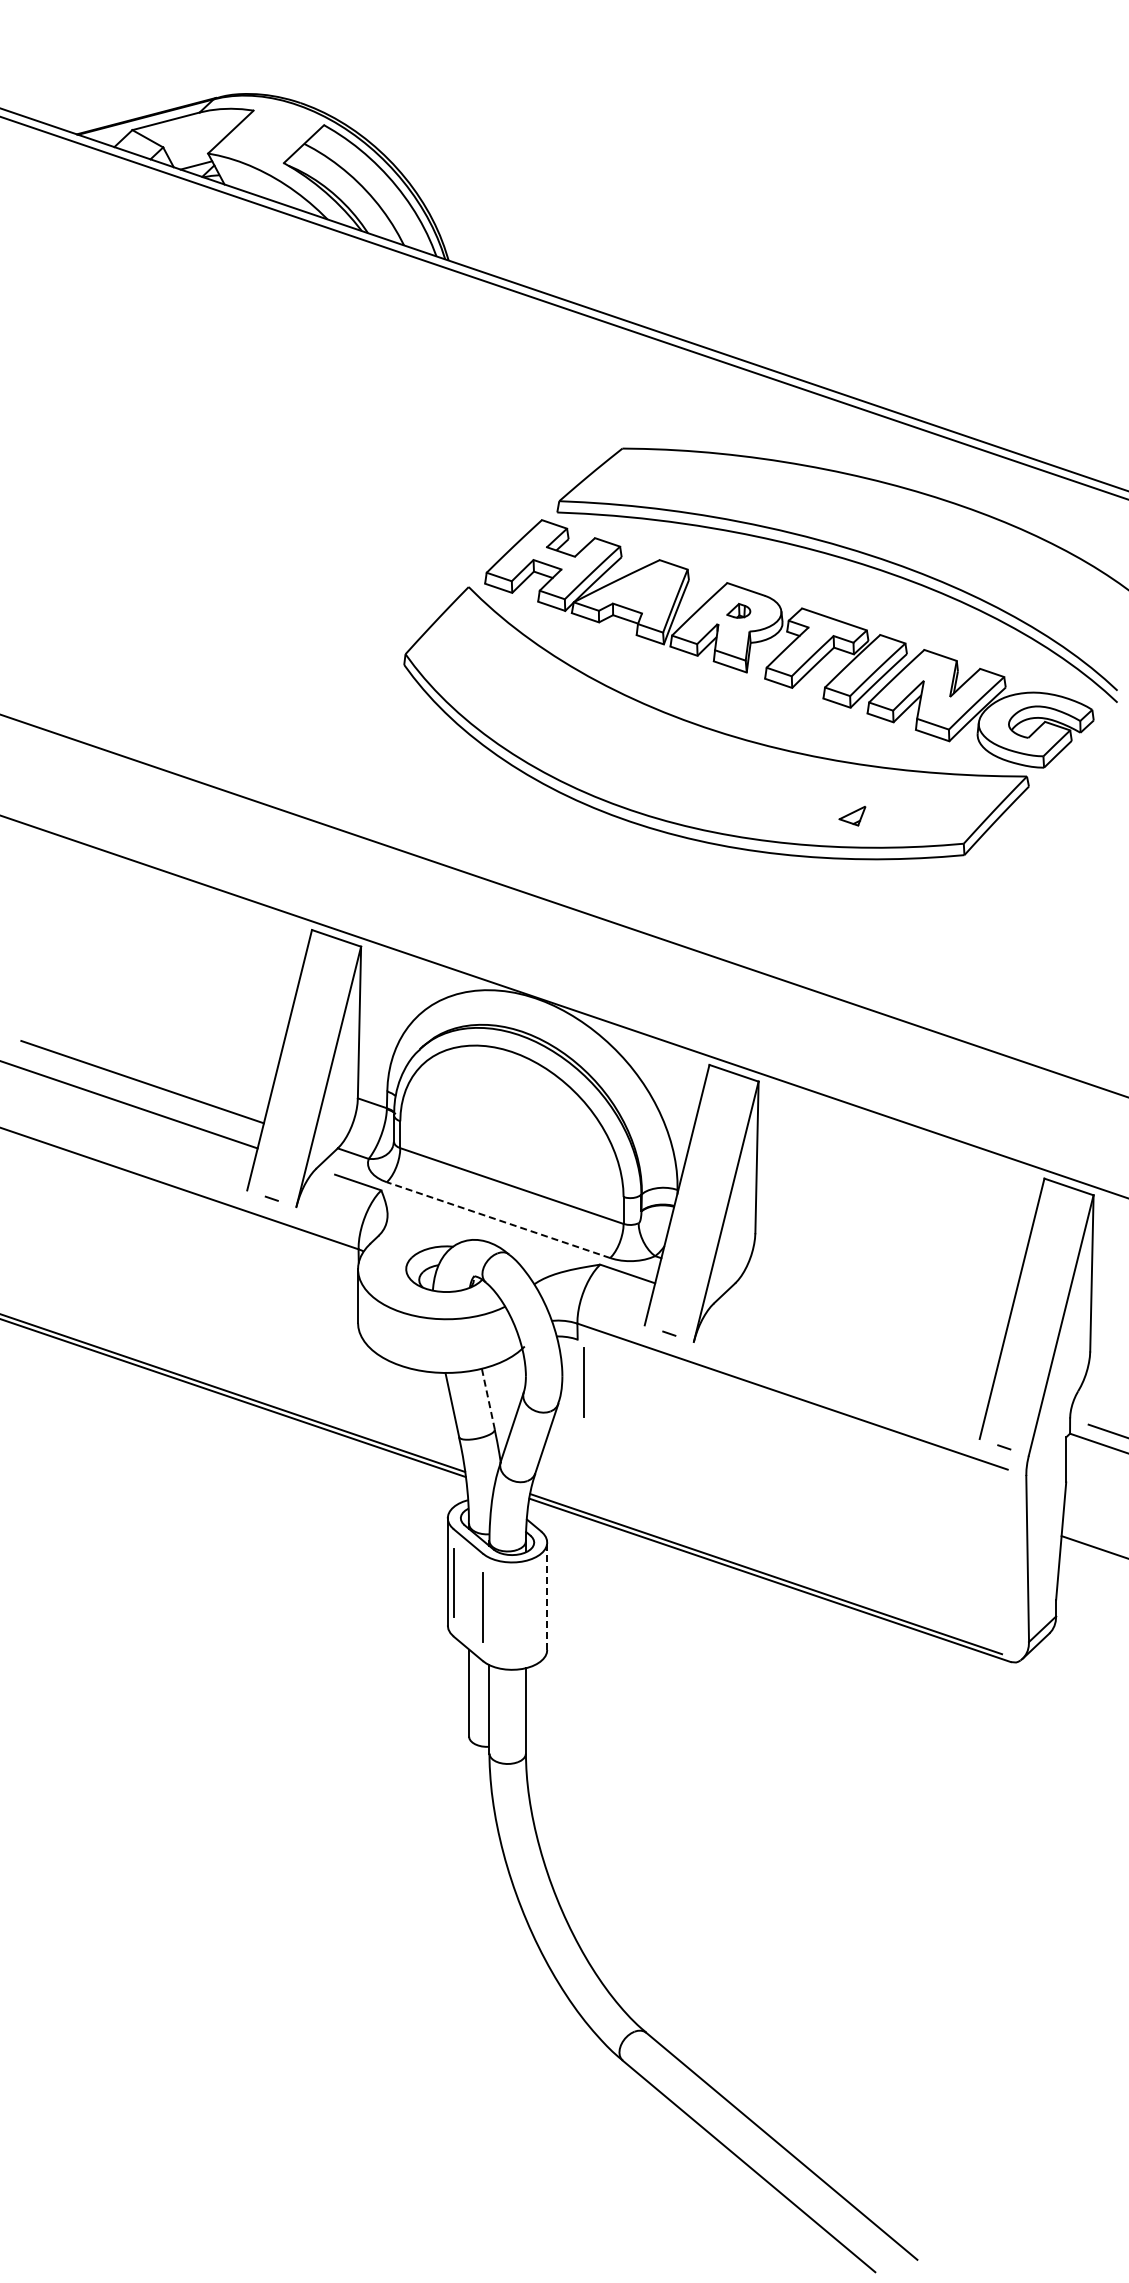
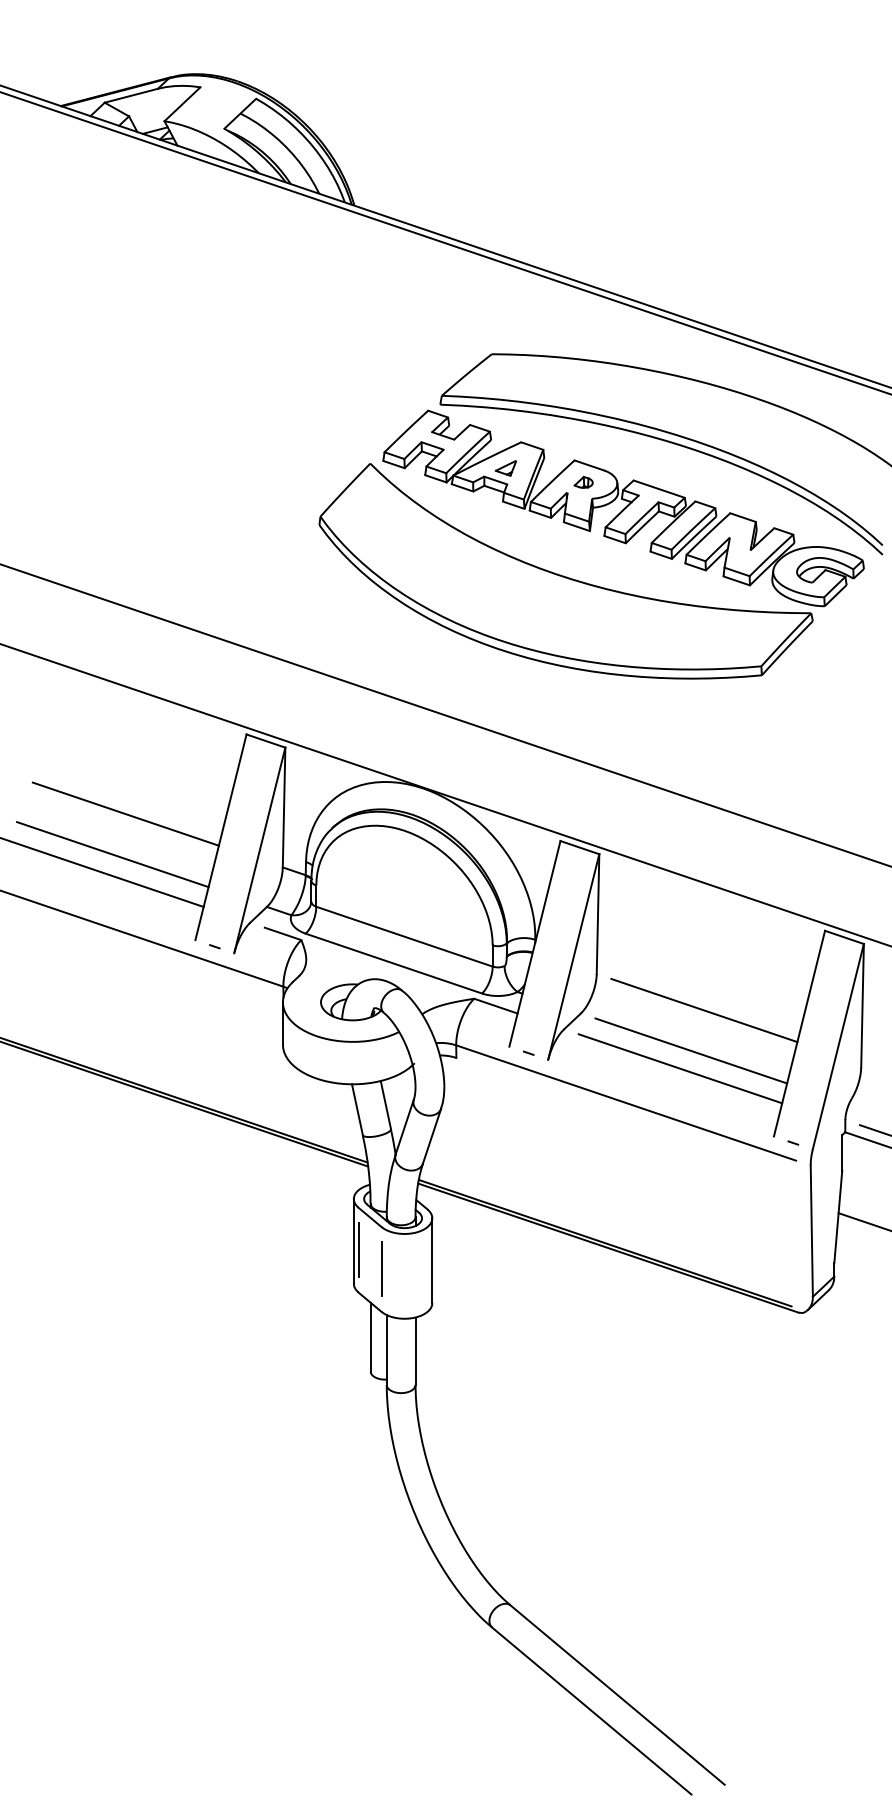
part: (852, 816) -> (506, 468), moved
line: (158, 1030) -> (125, 813), added
line: (498, 1220) -> (393, 963), dashed -> solid
line: (891, 1279) -> (704, 1010), added
line: (874, 1330) -> (690, 1050), added
line: (861, 1353) -> (680, 1068), added
line: (583, 1382) -> (461, 1091), removed
line: (488, 1398) -> (385, 1104), dashed -> solid
line: (547, 1596) -> (432, 1260), dashed -> solid

